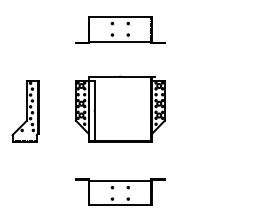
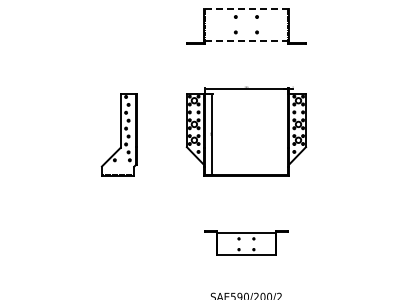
line: (119, 17) -> (245, 8), solid -> dashed
line: (119, 41) -> (245, 41), solid -> dashed
part: (120, 192) -> (246, 243), size x0.7

